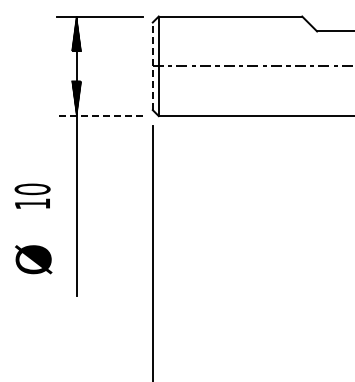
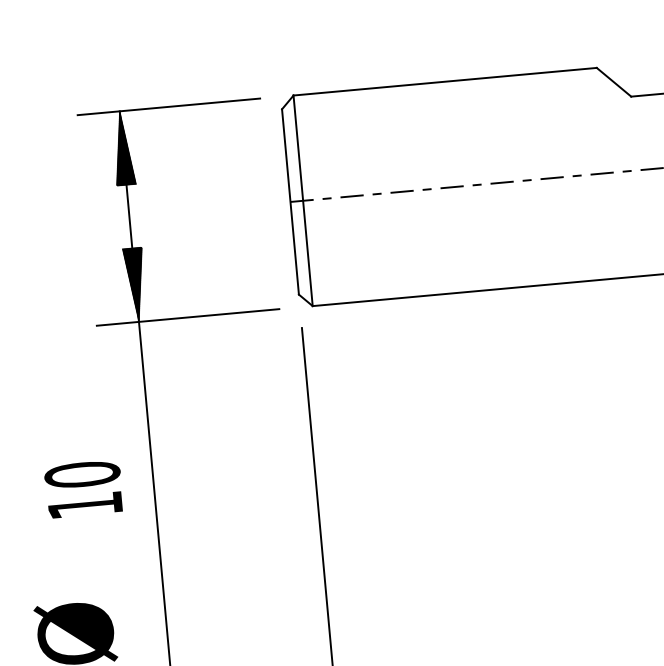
line: (152, 66) -> (289, 202), dashed -> solid
line: (99, 116) -> (187, 318), dashed -> solid
text: (32, 195) -> (83, 487), moved

